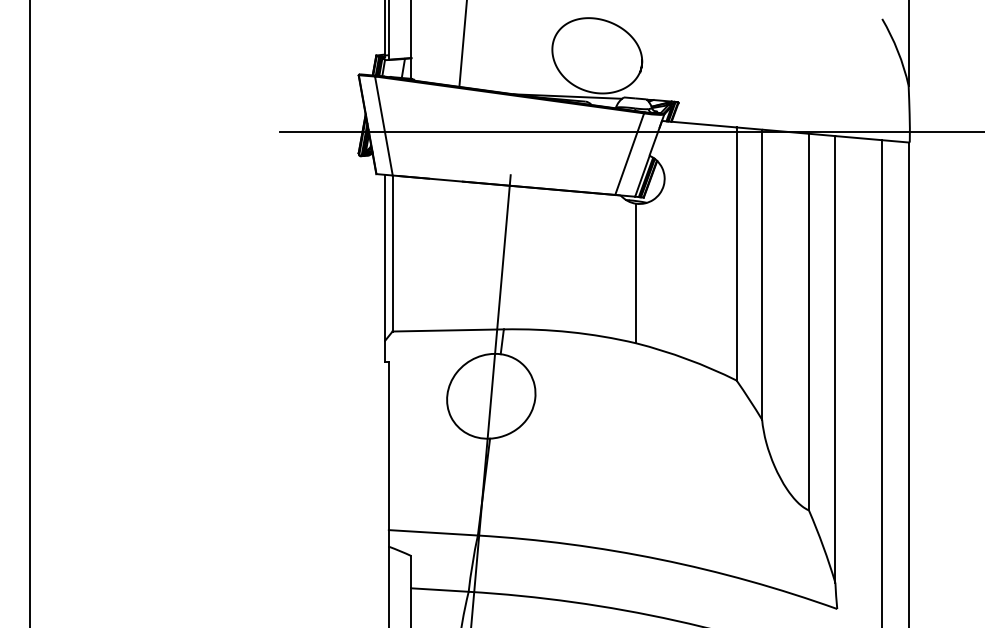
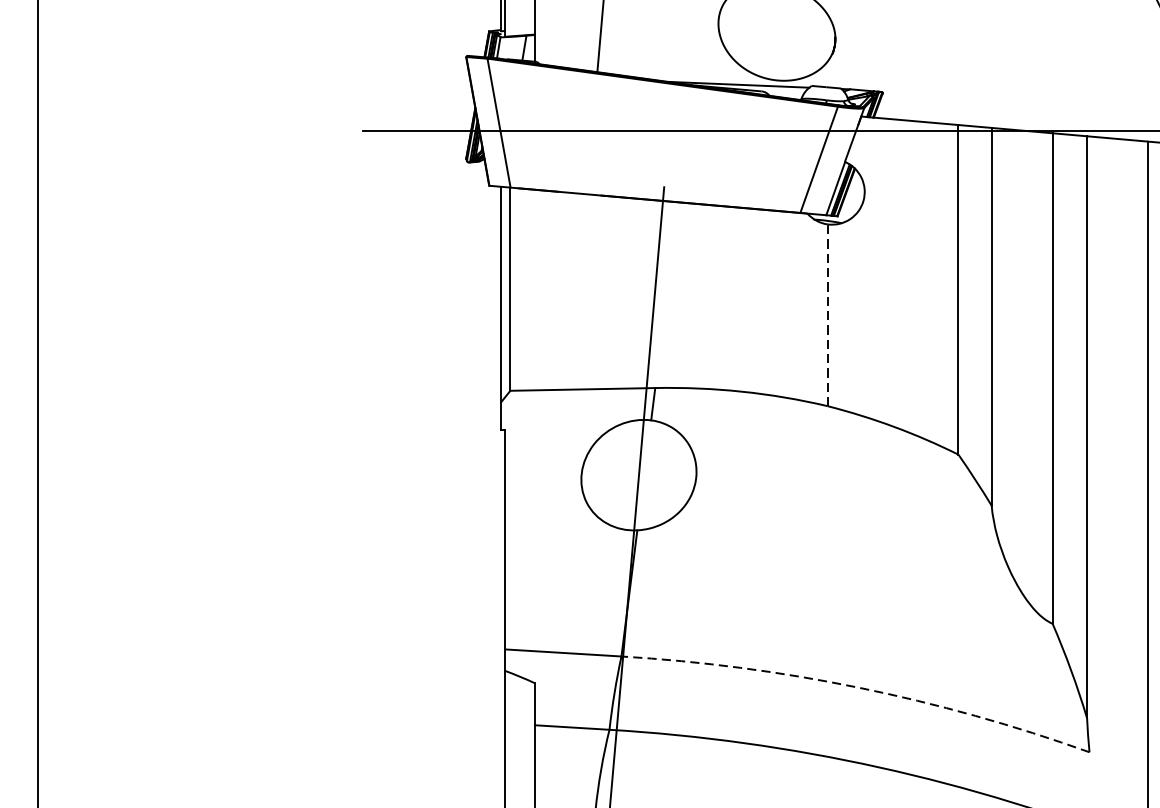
line: (636, 273) -> (828, 315), solid -> dashed
arc: (660, 559) -> (859, 687), solid -> dashed

